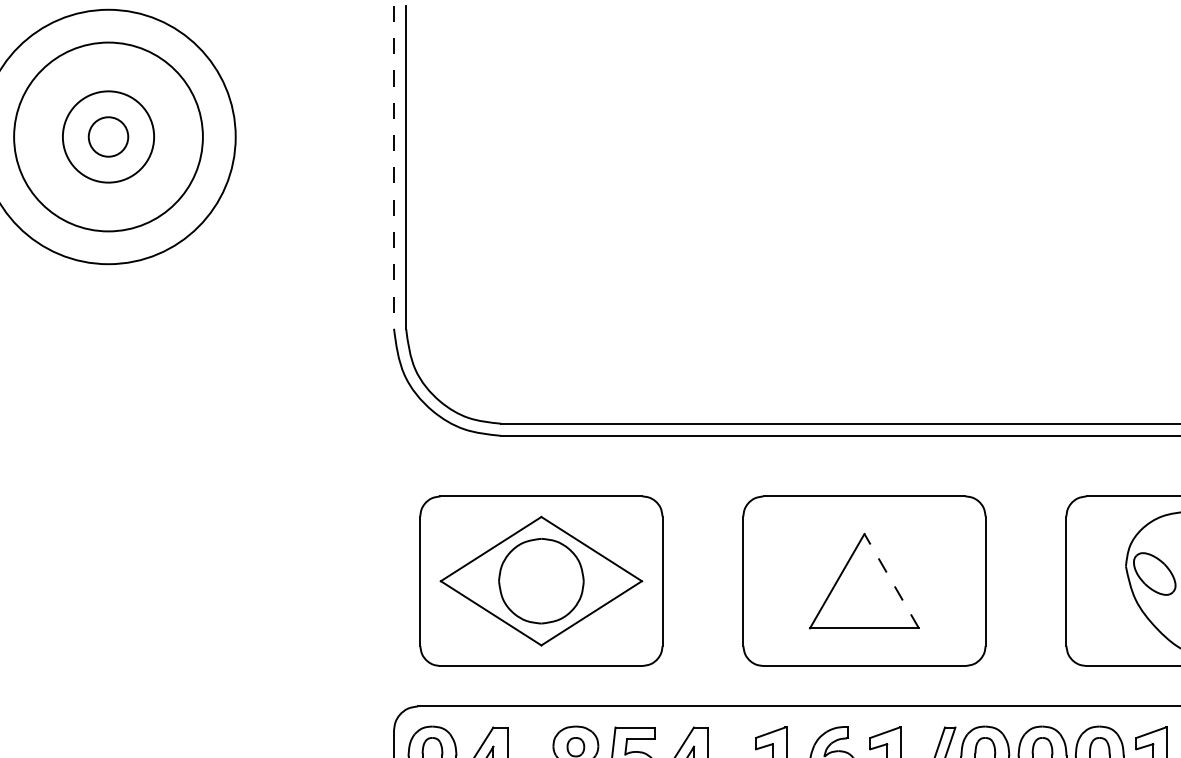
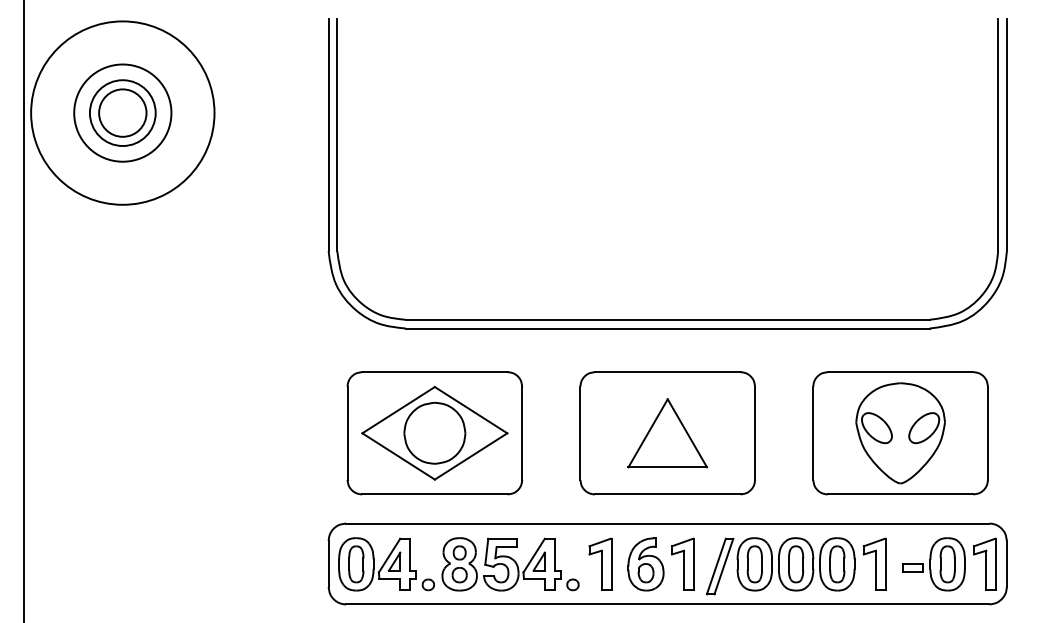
circle: (108, 136) -> (122, 112), size x0.71
circle: (108, 136) -> (122, 112), size x1.67
line: (393, 168) -> (328, 135), dashed -> solid
line: (891, 580) -> (687, 432), dashed -> solid

